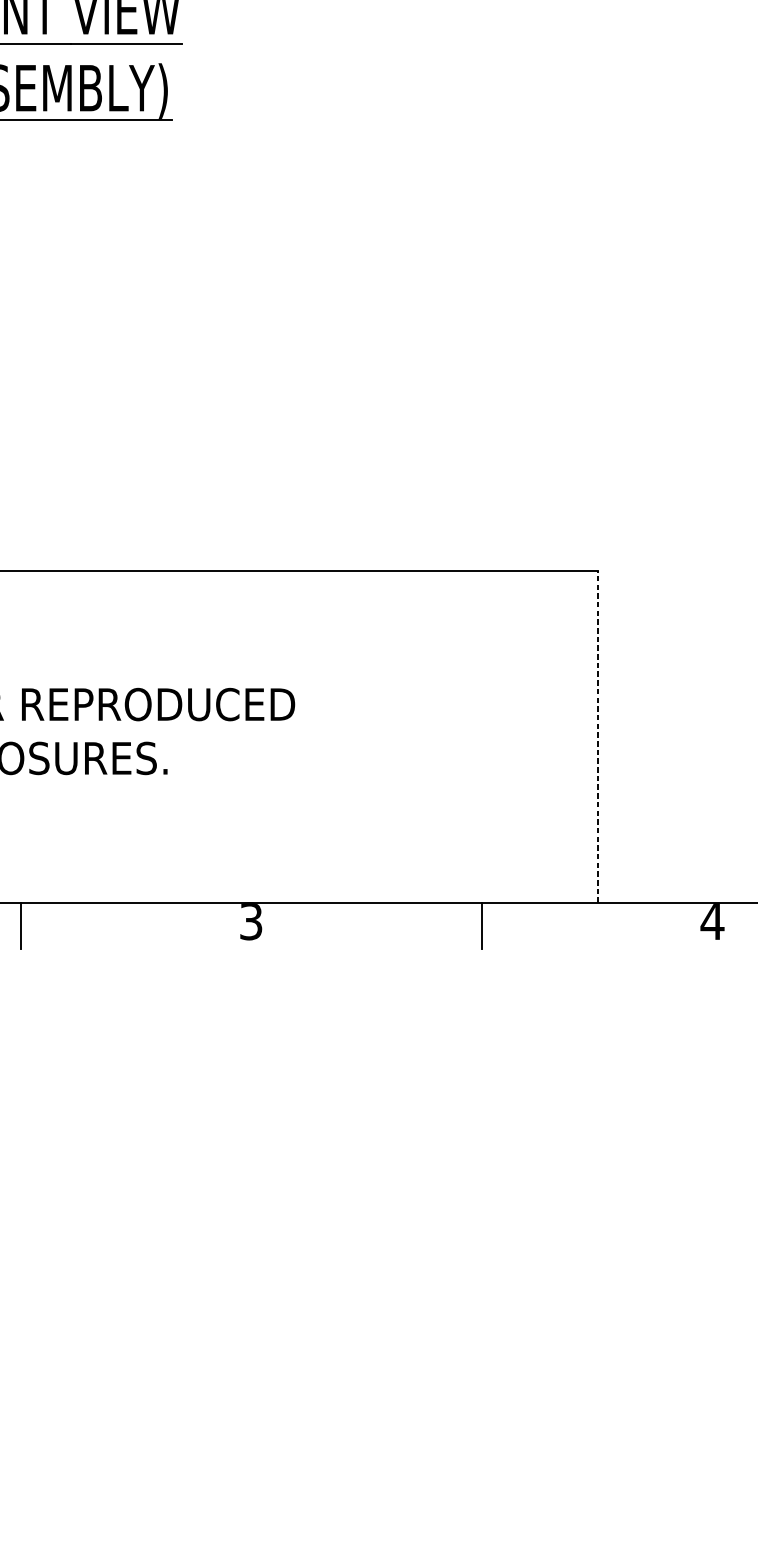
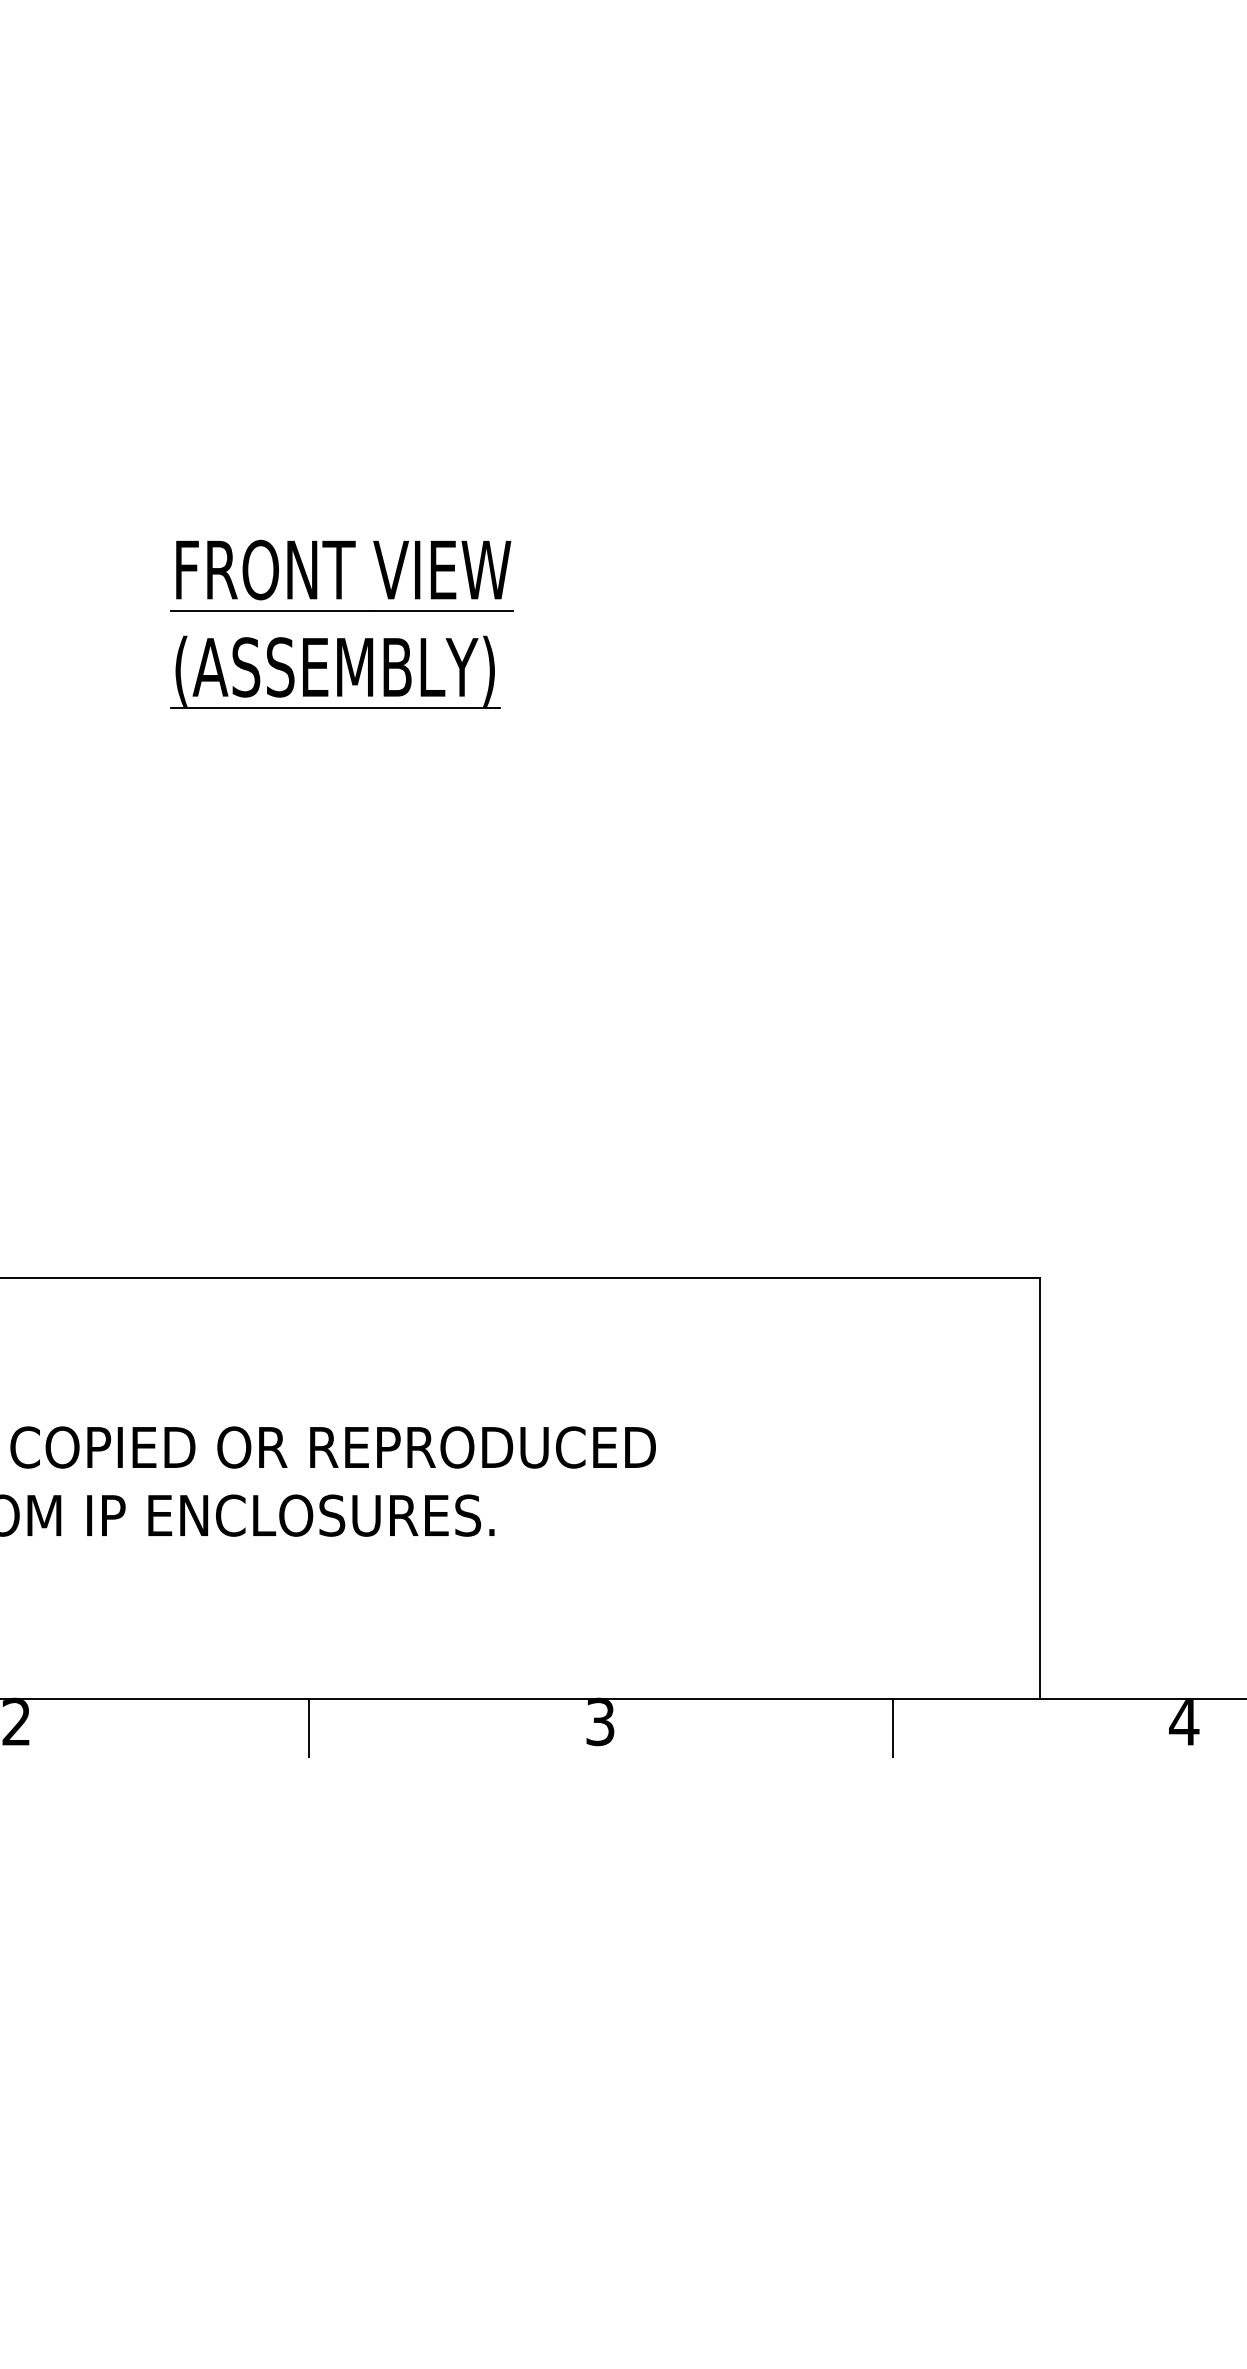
line: (598, 736) -> (1039, 1487), dashed -> solid

